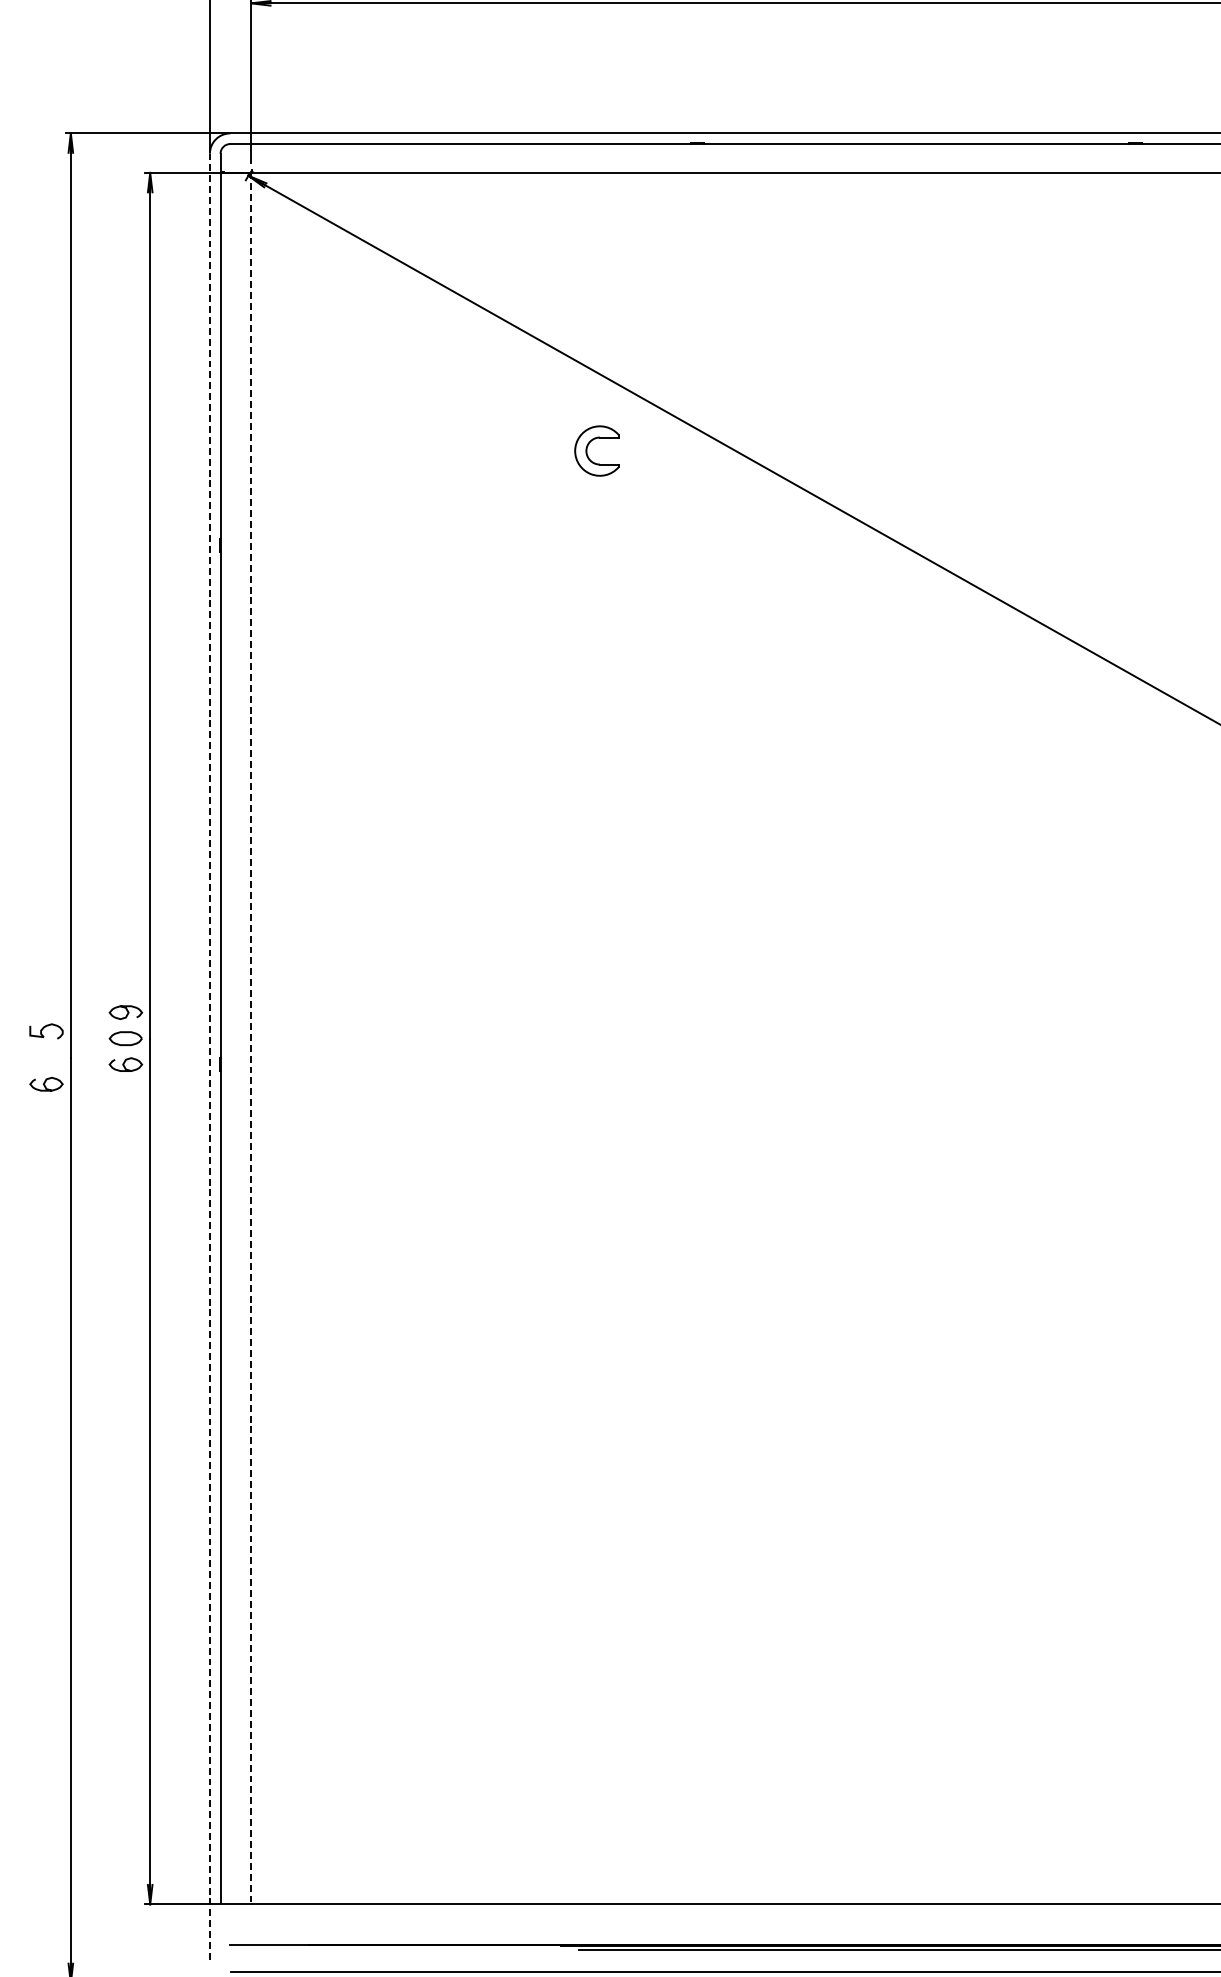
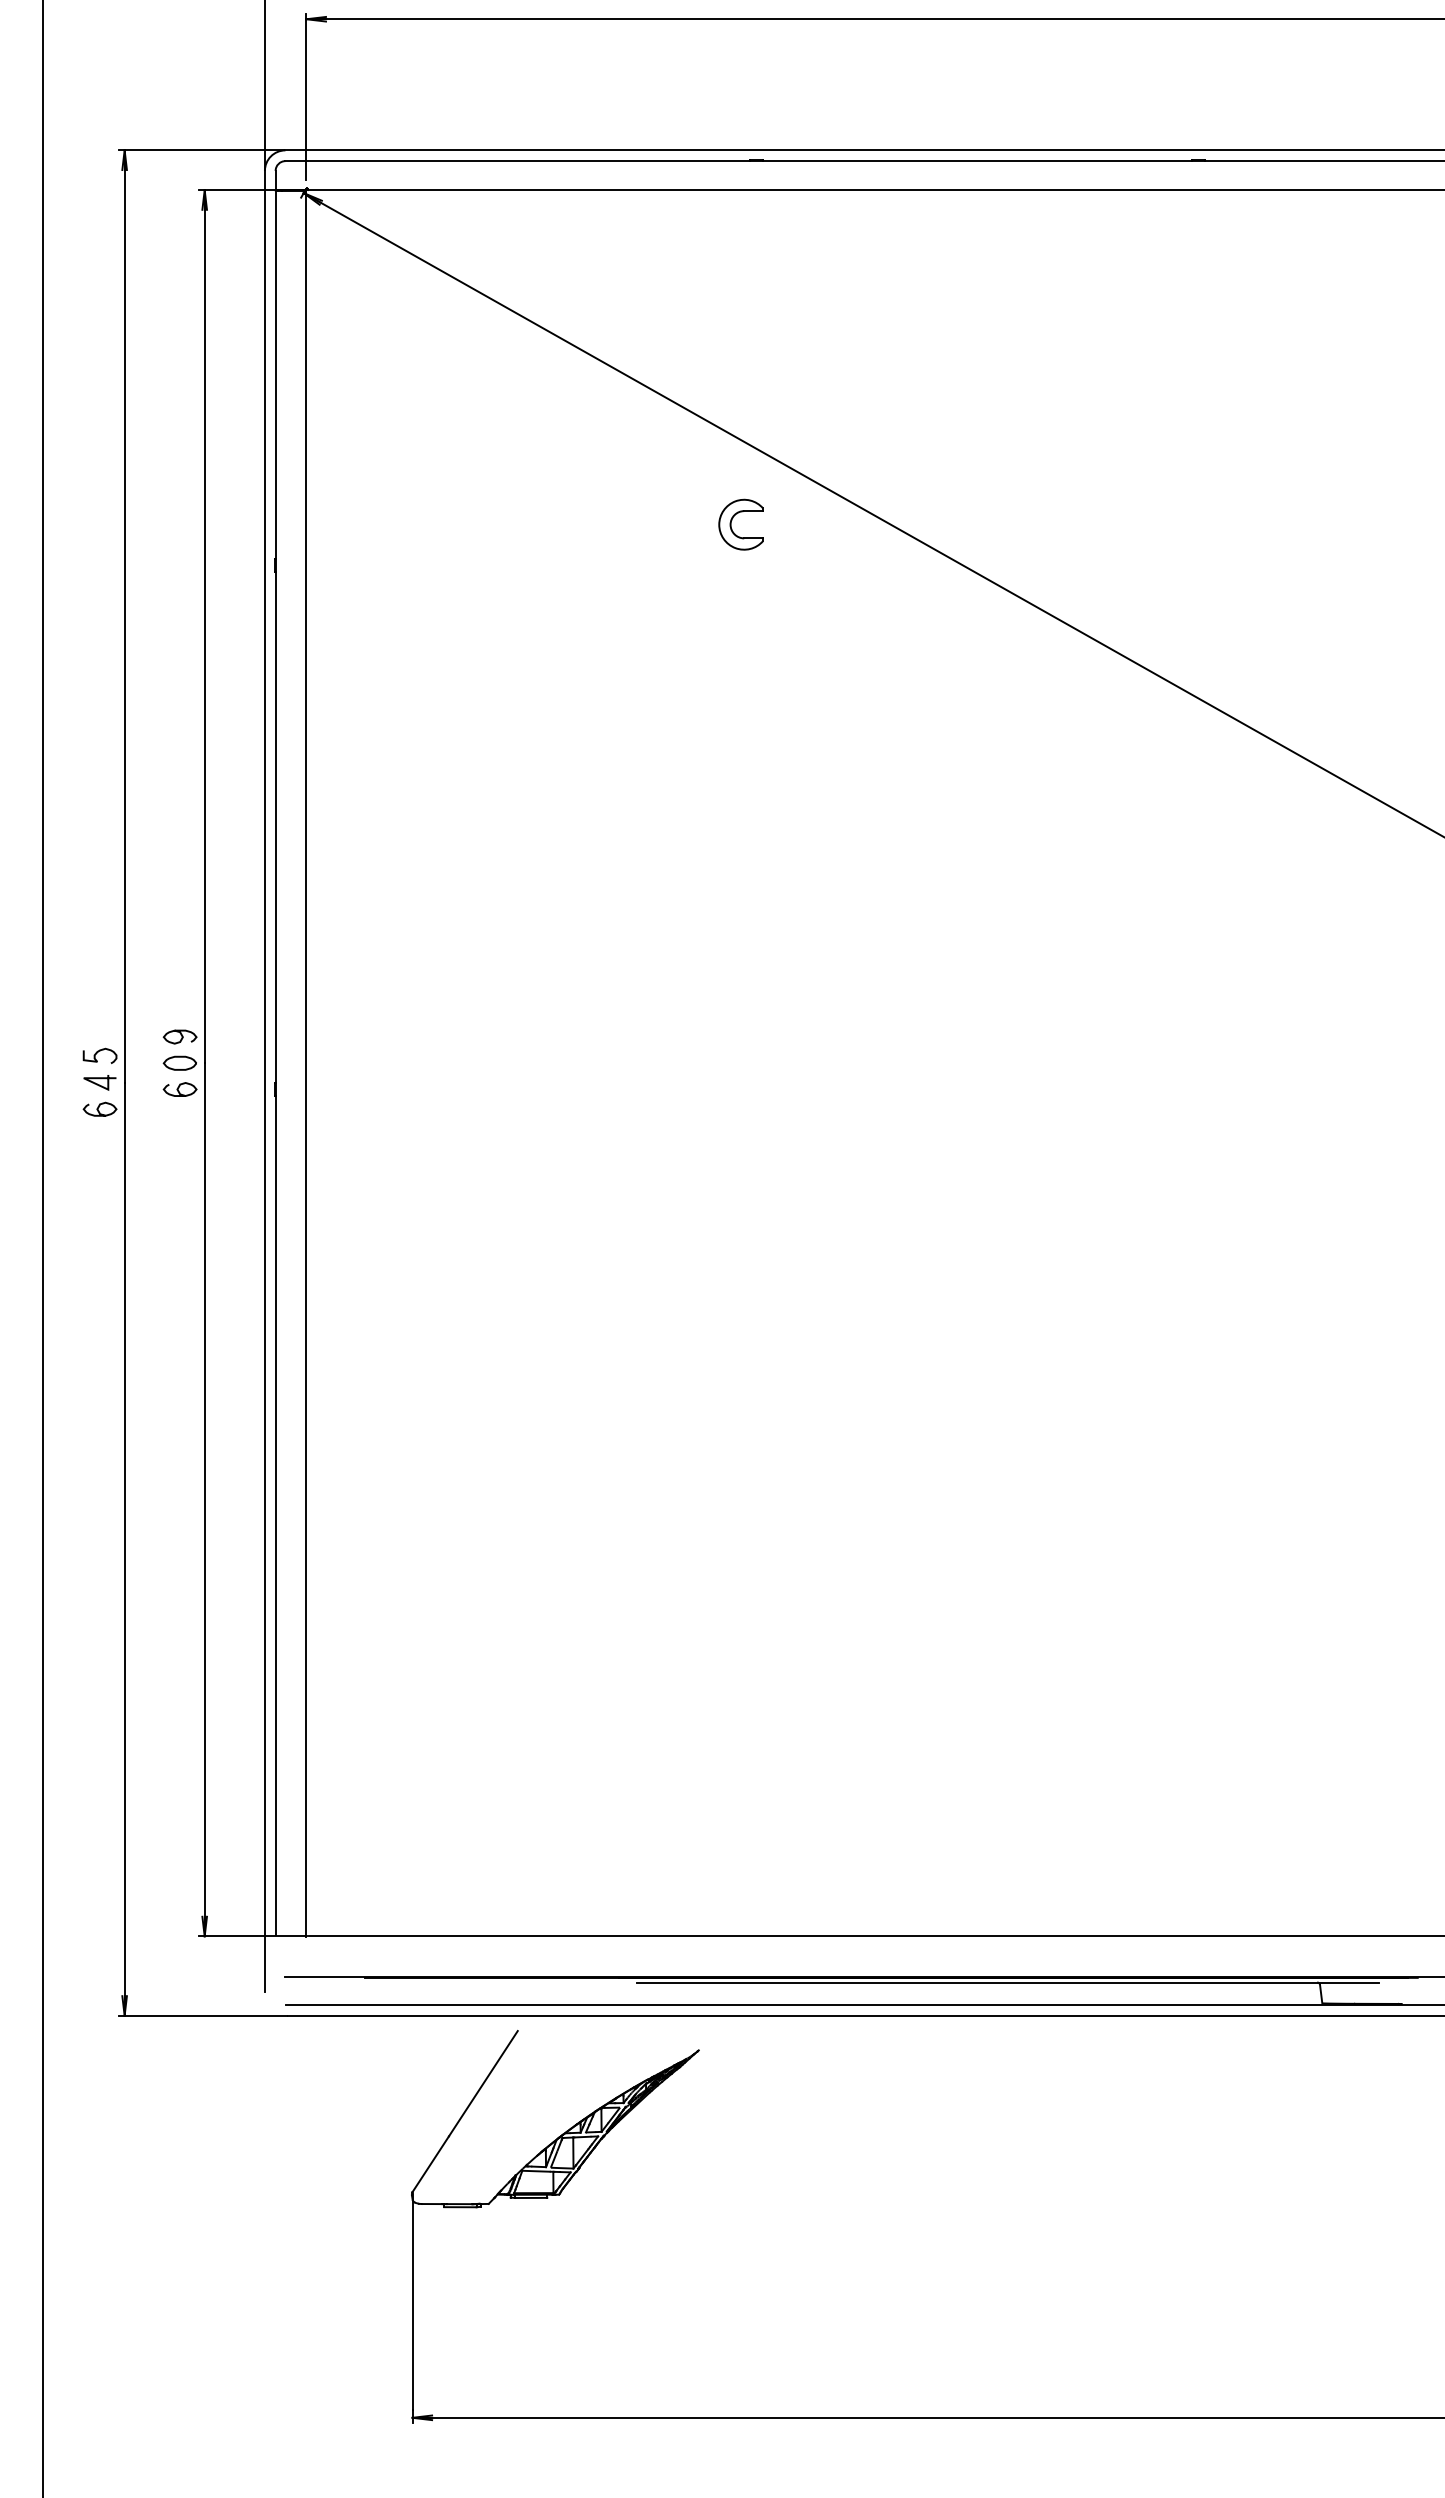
part: (588, 446) -> (732, 520), moved
line: (251, 1038) -> (306, 1063), dashed -> solid
line: (209, 1056) -> (264, 1081), dashed -> solid
line: (45, 1059) -> (99, 1084), added

